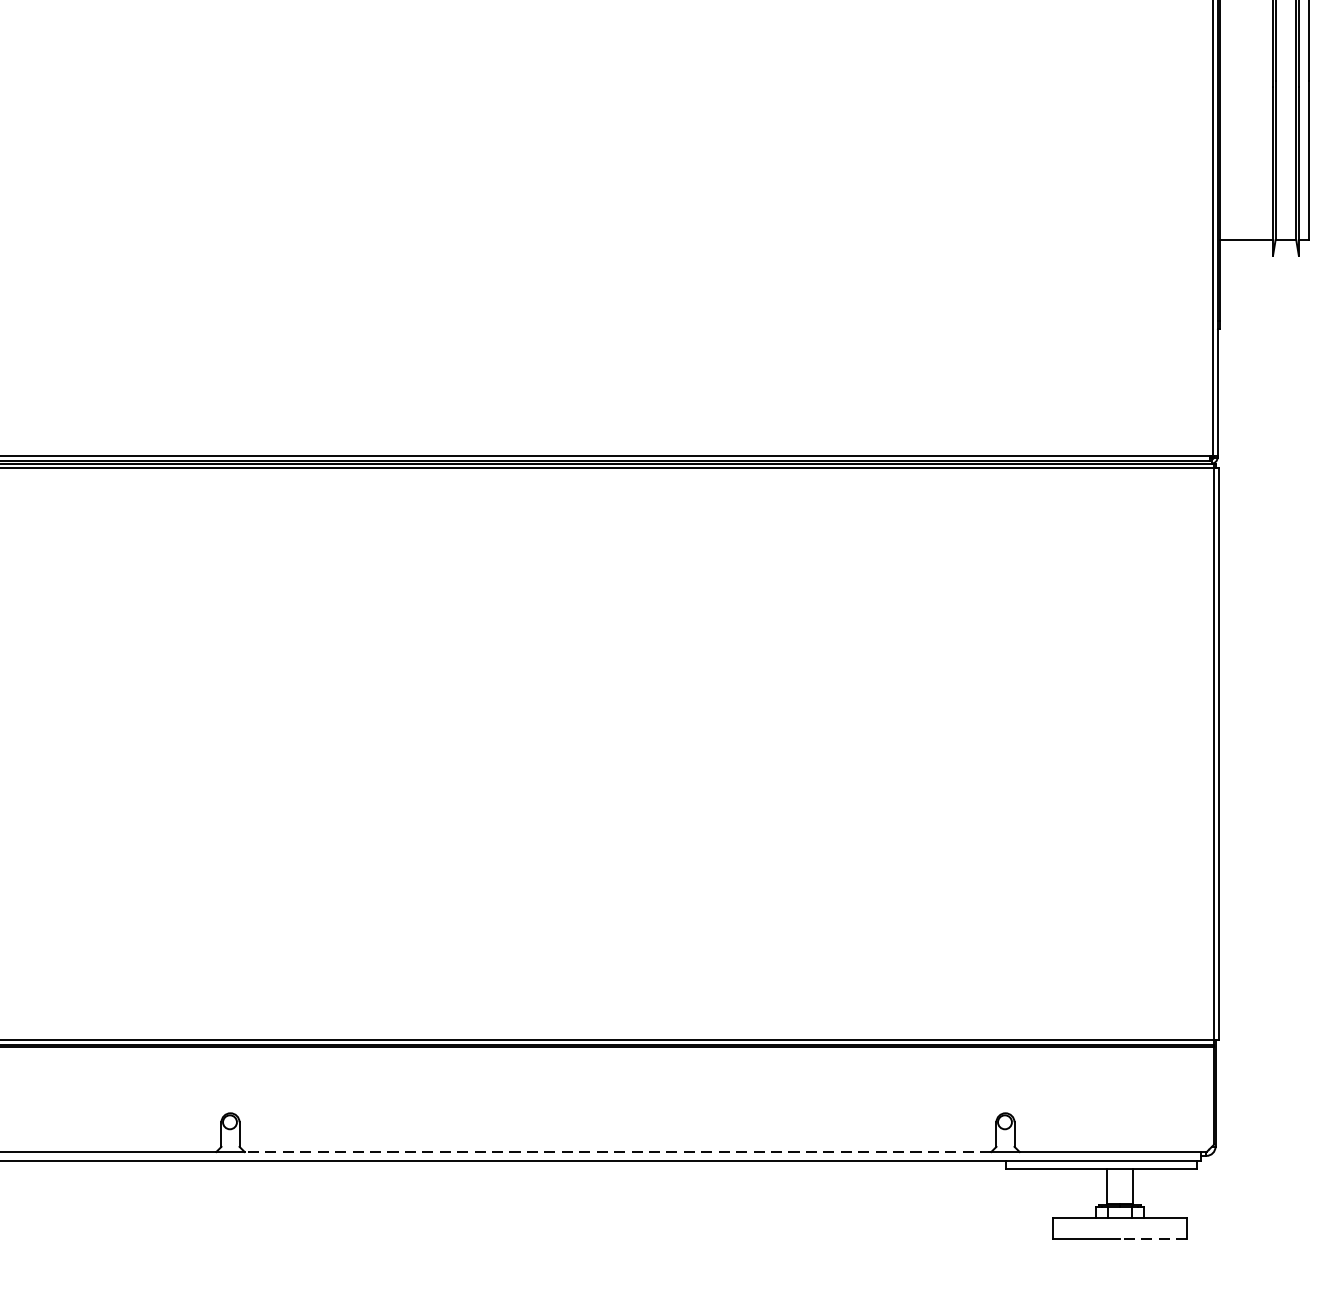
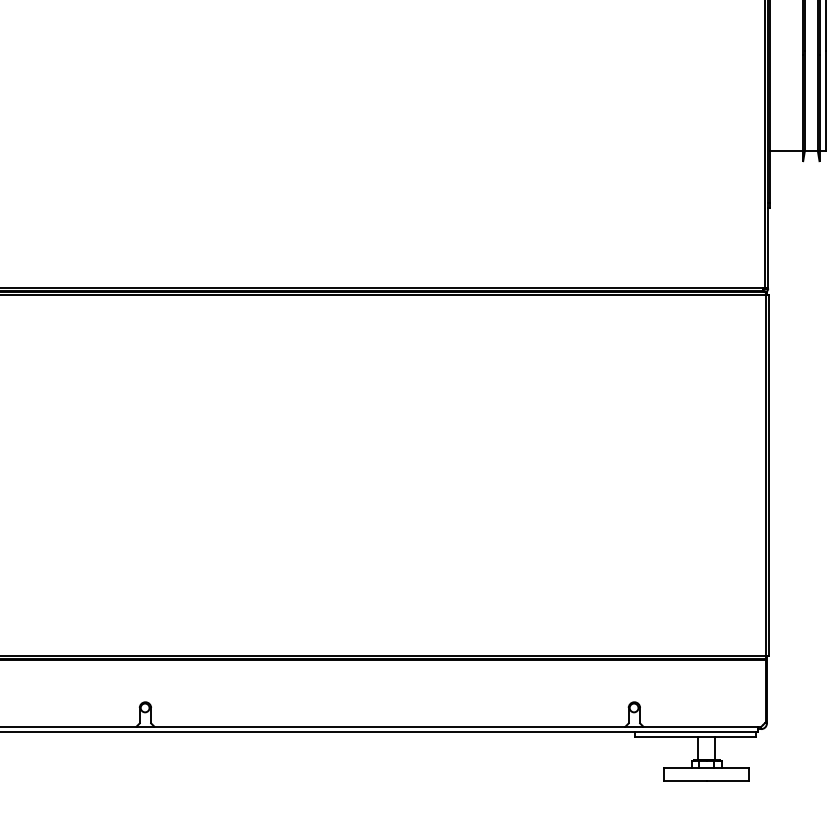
line: (617, 1151) -> (389, 726), dashed -> solid
line: (1153, 1238) -> (727, 781), dashed -> solid

